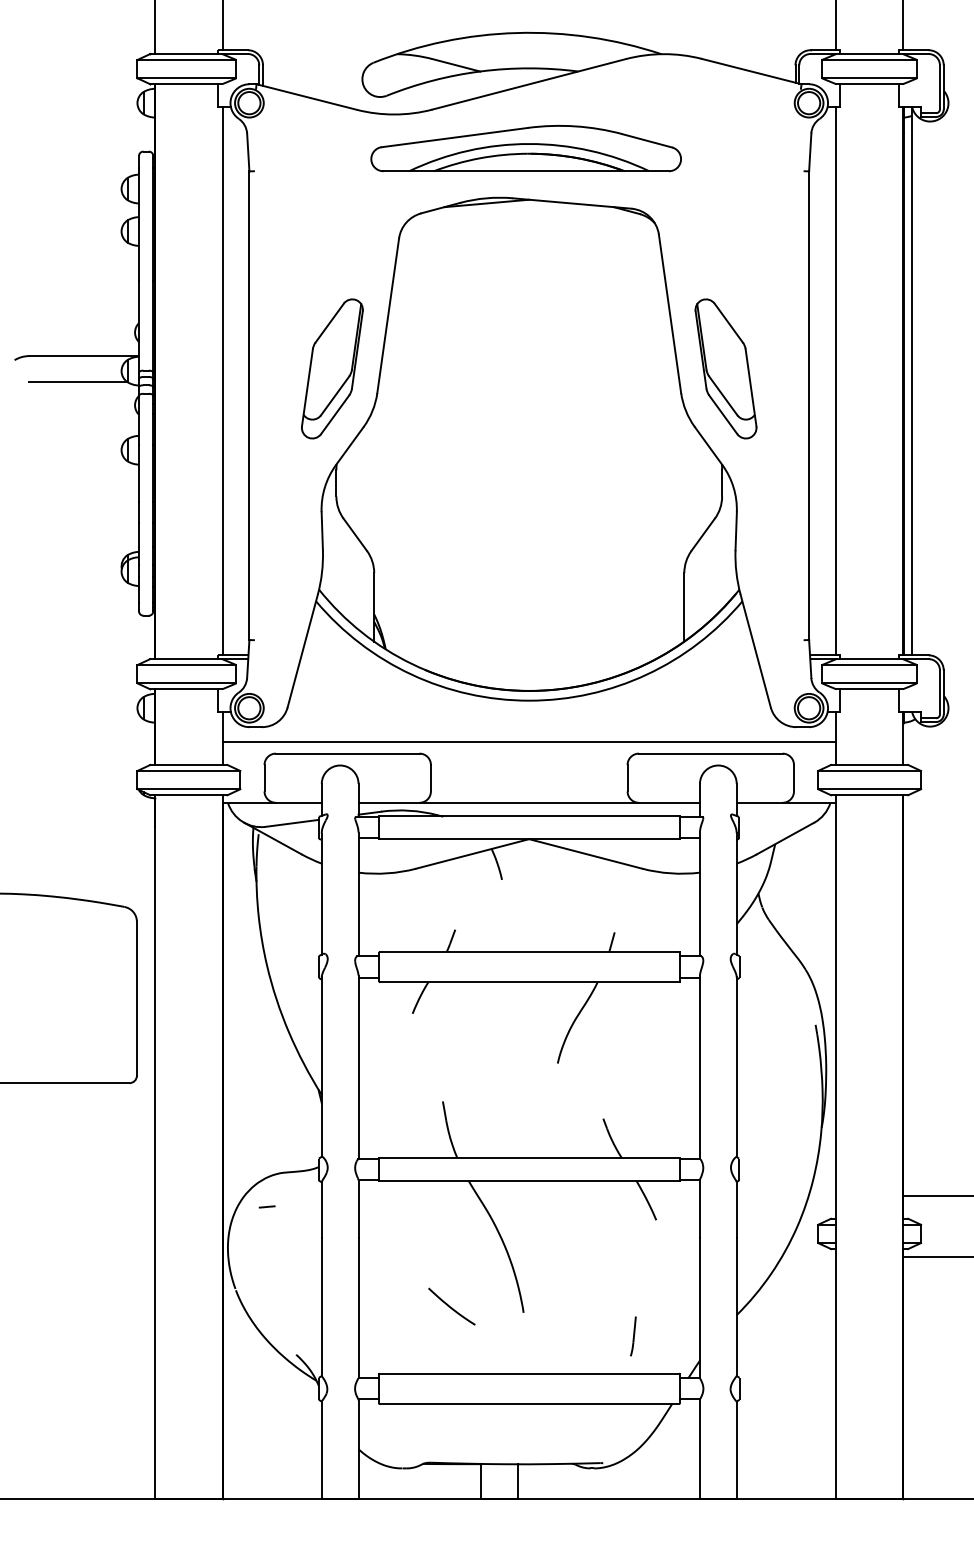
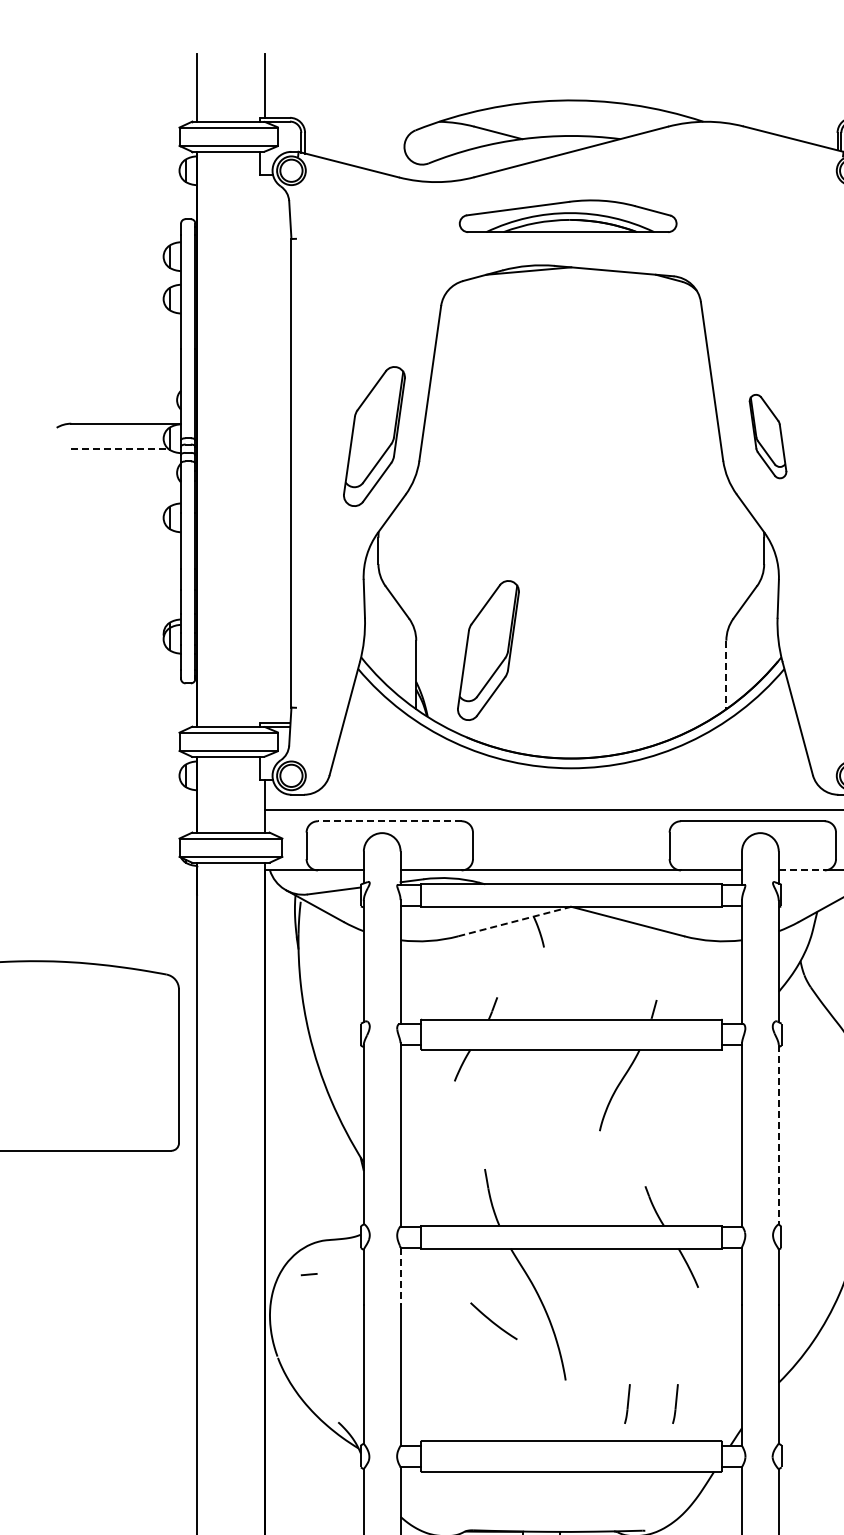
part: (525, 148) -> (567, 216), size x0.7
part: (725, 368) -> (767, 436), size x0.6
line: (78, 381) -> (120, 449), solid -> dashed
line: (222, 381) -> (264, 449), removed
part: (446, 582) -> (488, 650), added
line: (684, 607) -> (726, 675), solid -> dashed
line: (347, 753) -> (389, 821), solid -> dashed
line: (759, 802) -> (801, 870), solid -> dashed
line: (473, 853) -> (515, 921), solid -> dashed
line: (736, 1067) -> (778, 1135), solid -> dashed
line: (358, 1208) -> (400, 1276), solid -> dashed
curve: (450, 1306) -> (492, 1321), moved
line: (585, 1336) -> (627, 1404), added

